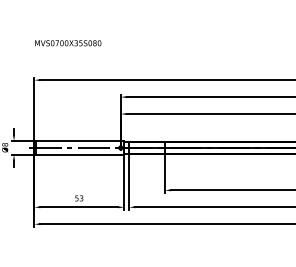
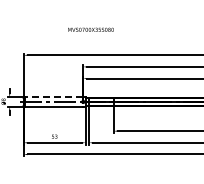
text: (67, 42) -> (90, 29), moved
line: (77, 141) -> (53, 97), solid -> dashed

